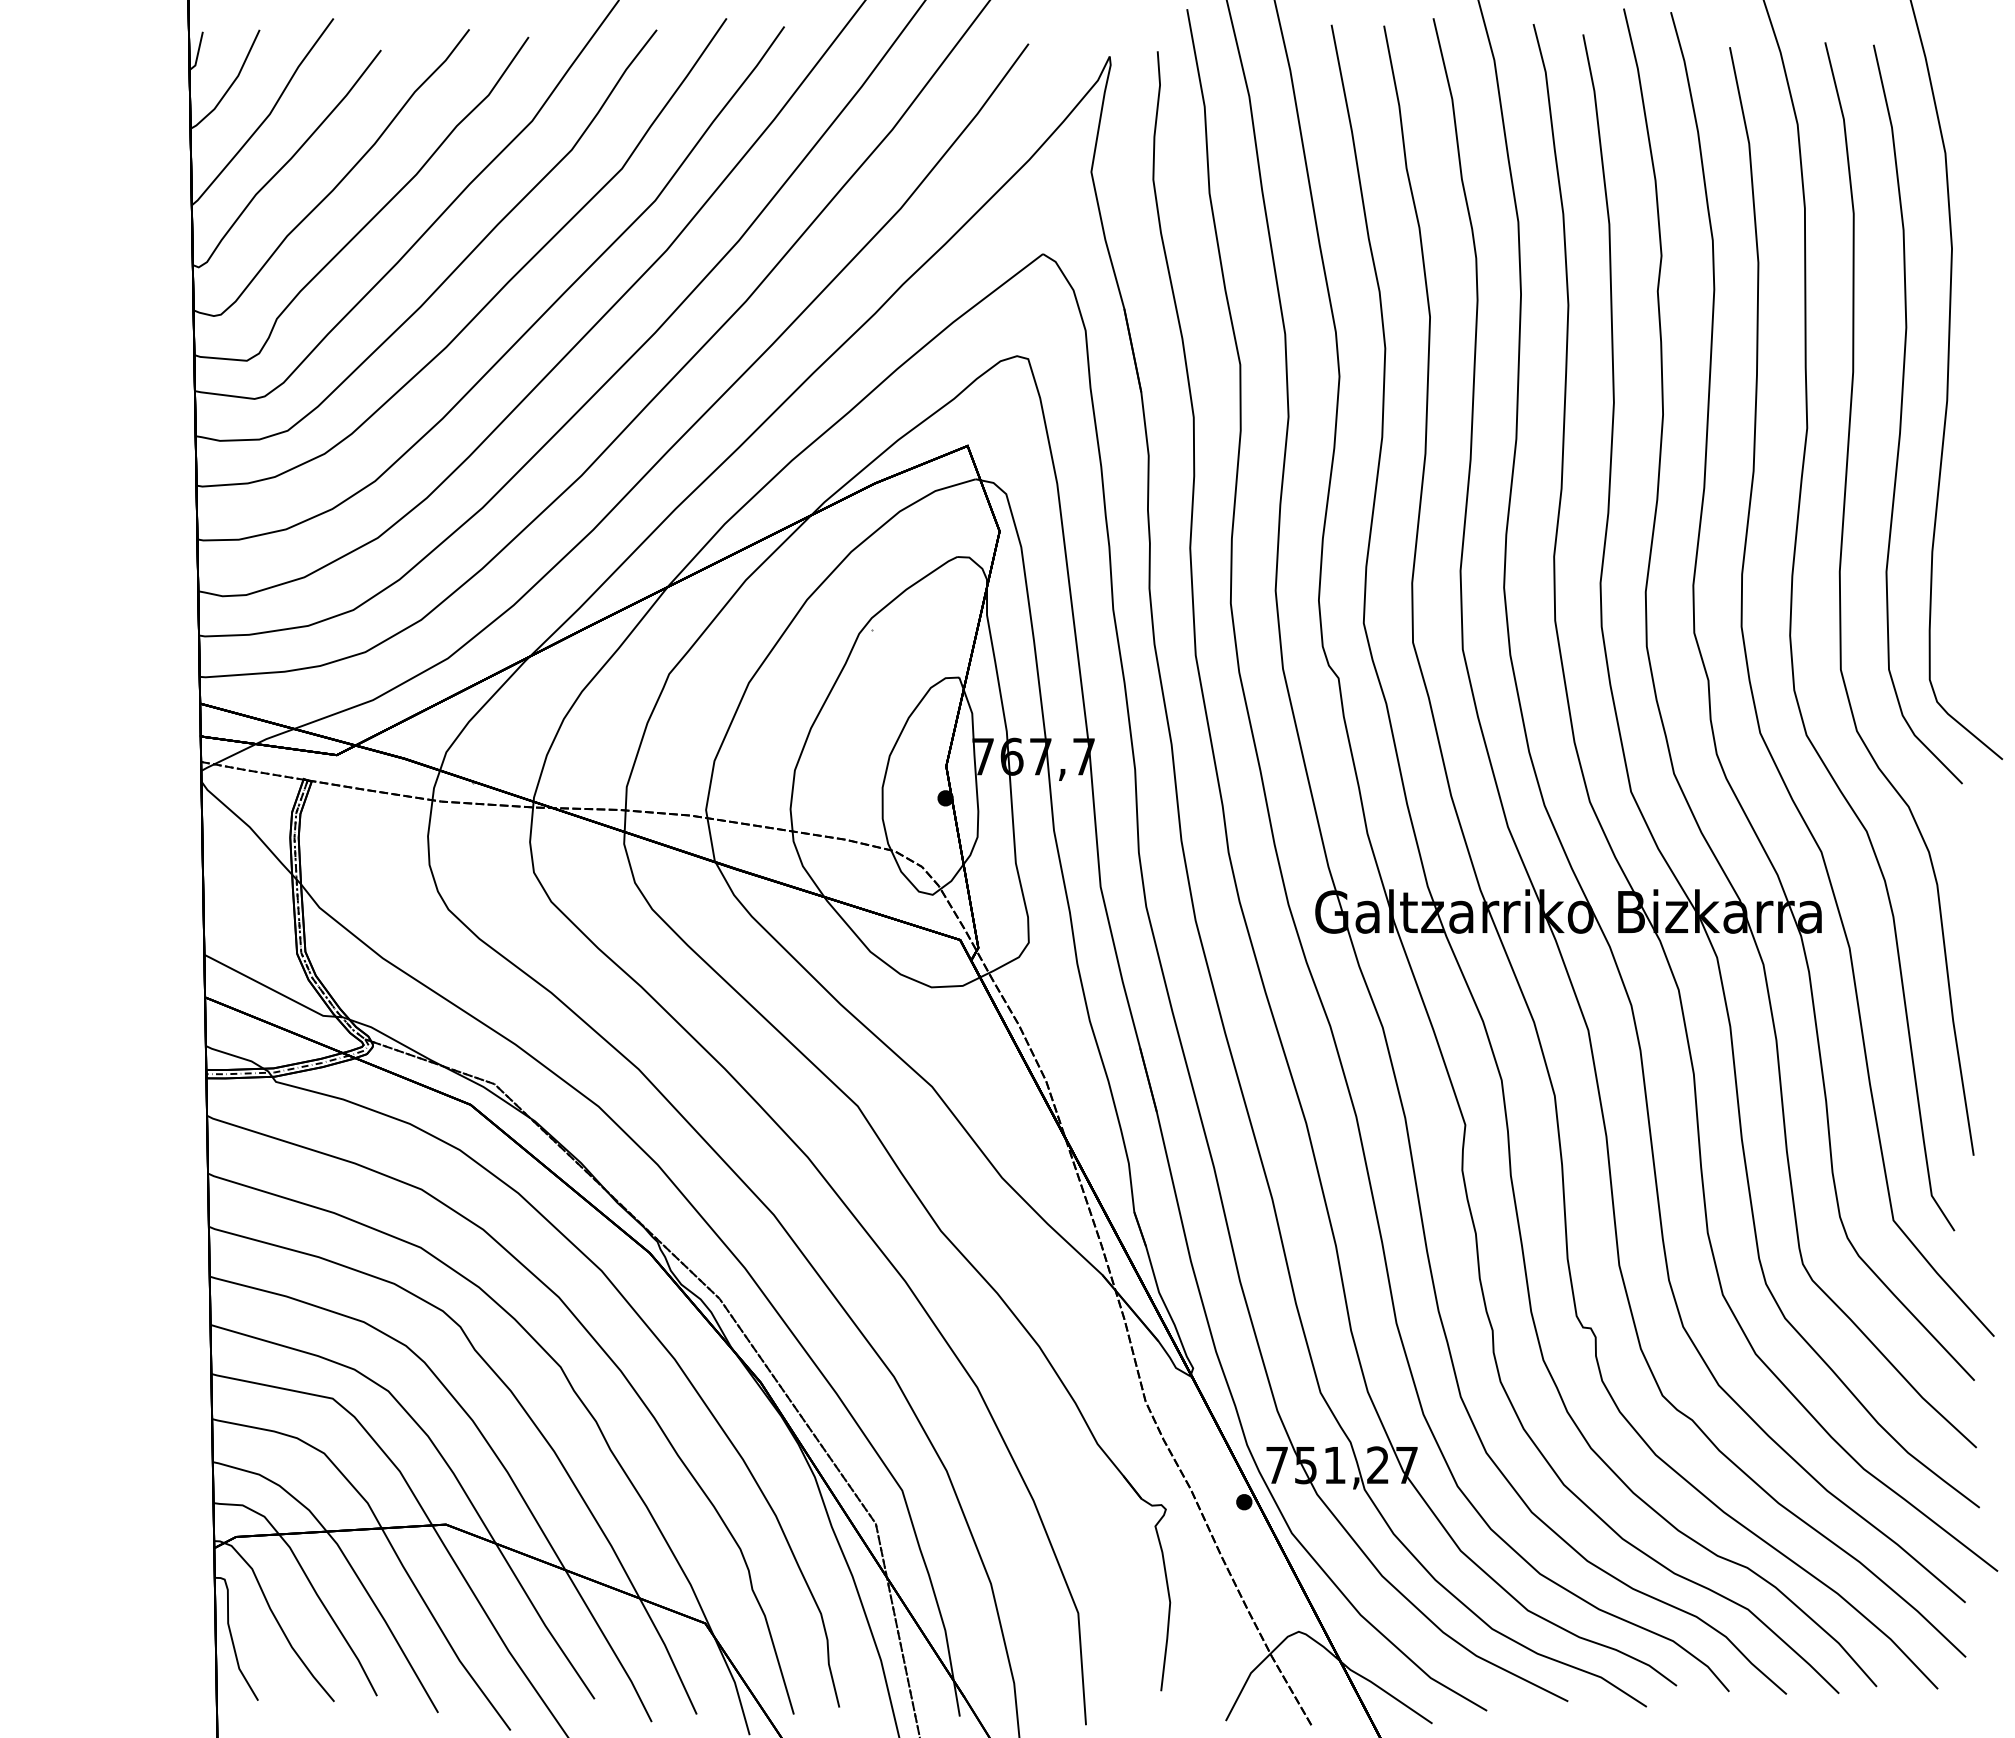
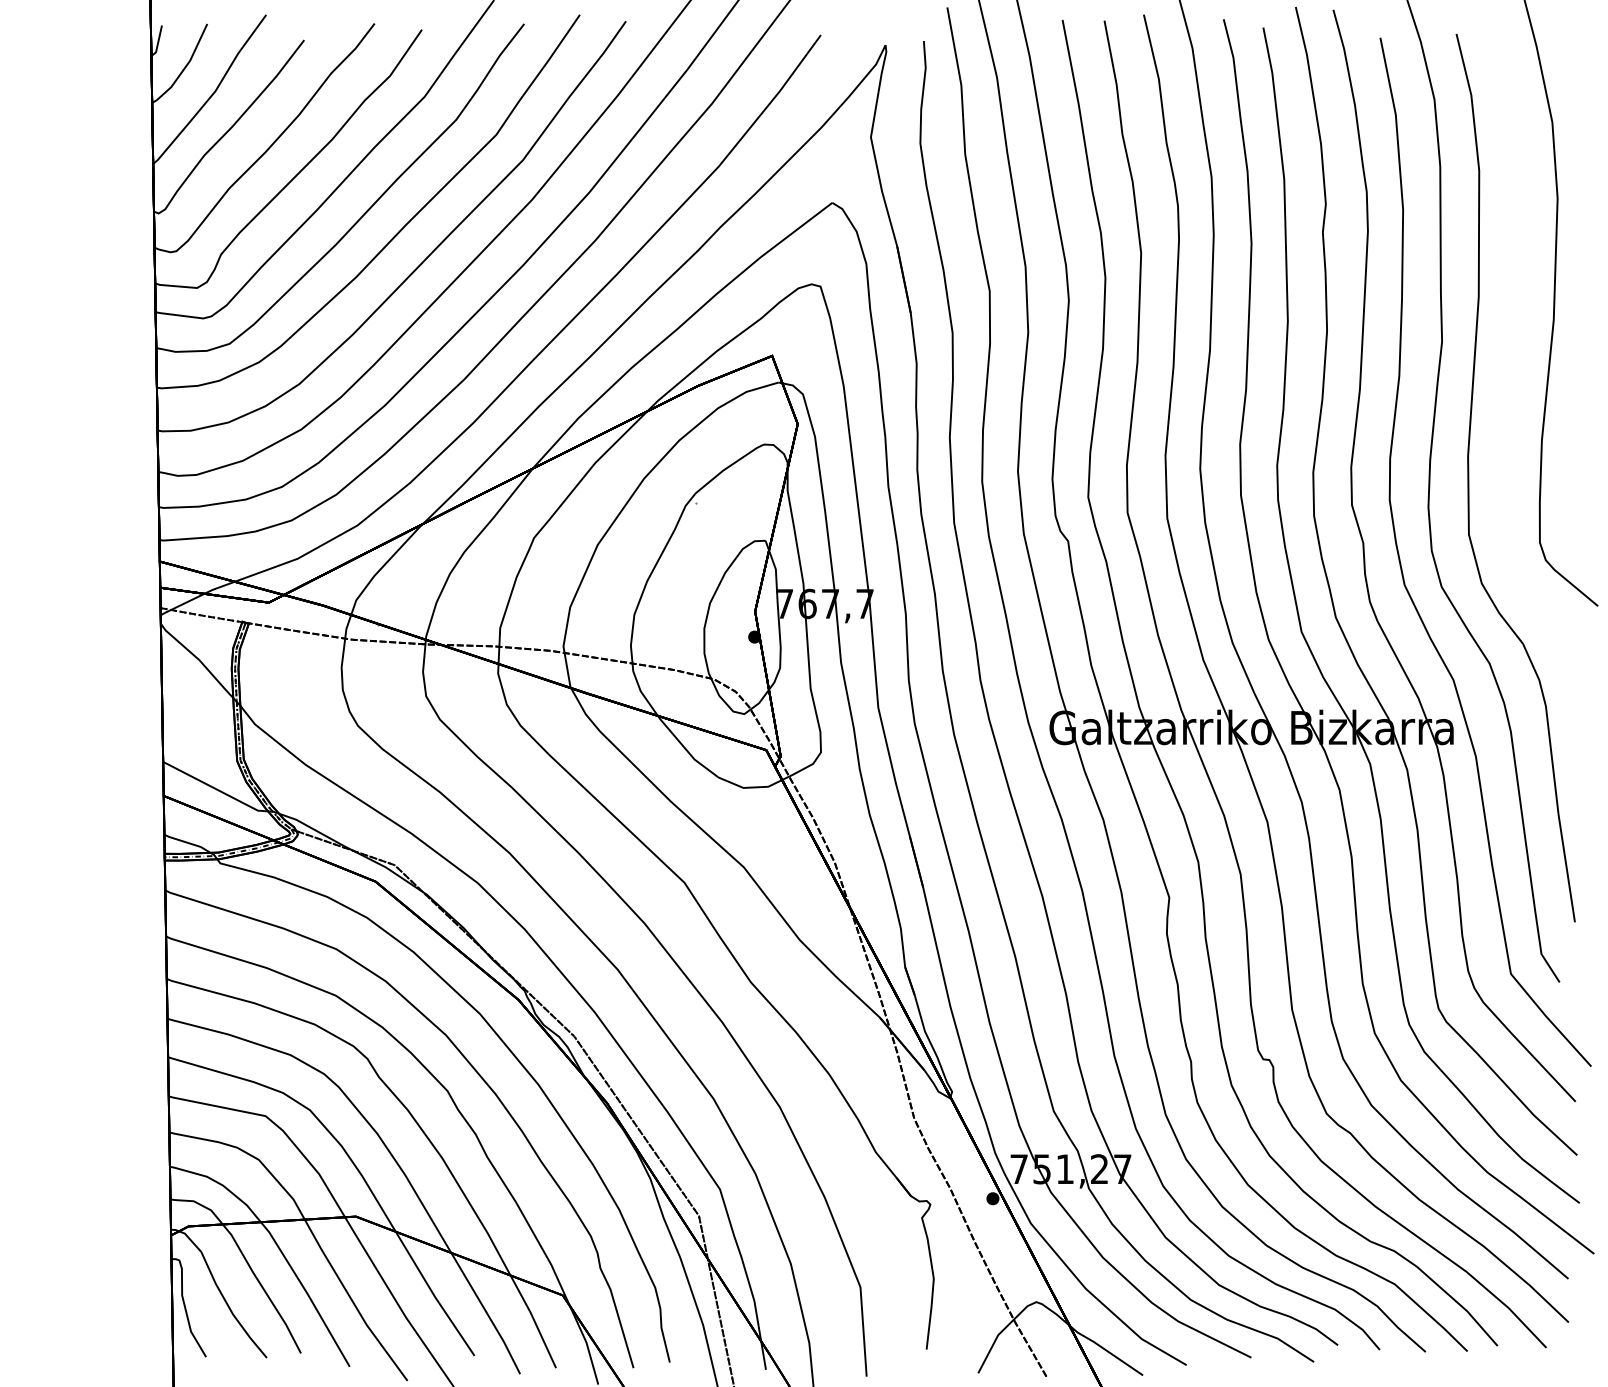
curve: (1902, 414) -> (1518, 330), removed

